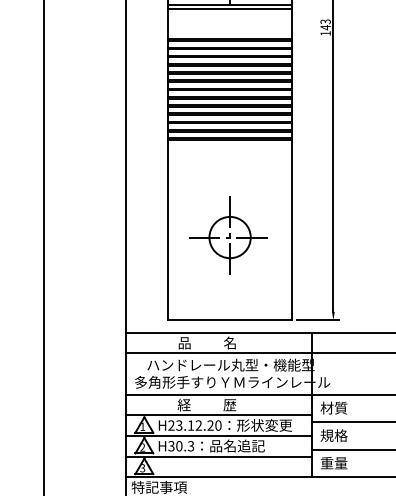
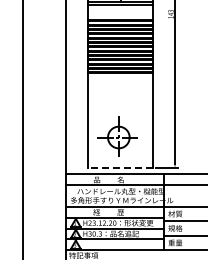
part: (227, 235) -> (117, 136), moved
line: (229, 319) -> (120, 167), solid -> dashed

